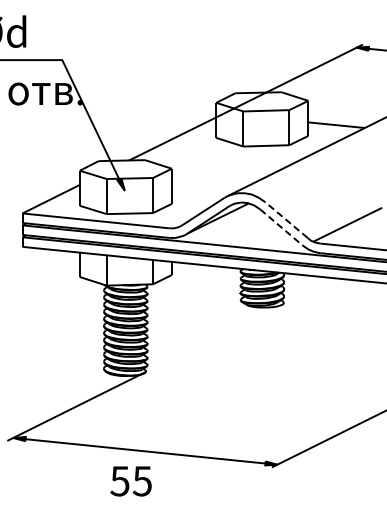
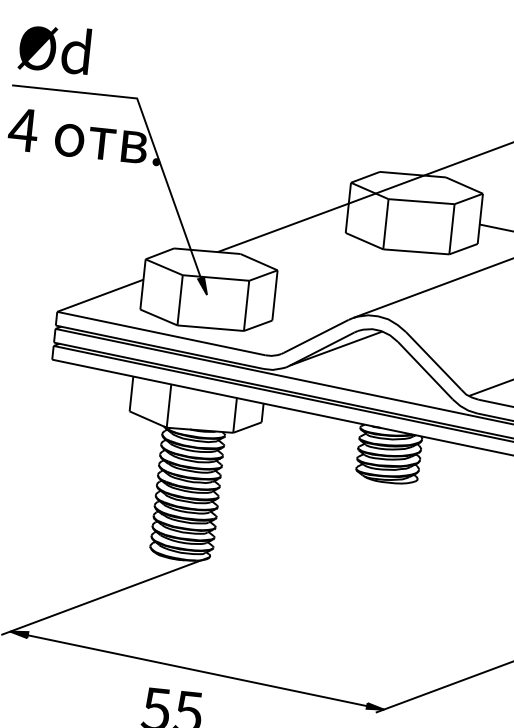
line: (286, 220) -> (433, 361), dashed -> solid
line: (281, 227) -> (425, 370), dashed -> solid

